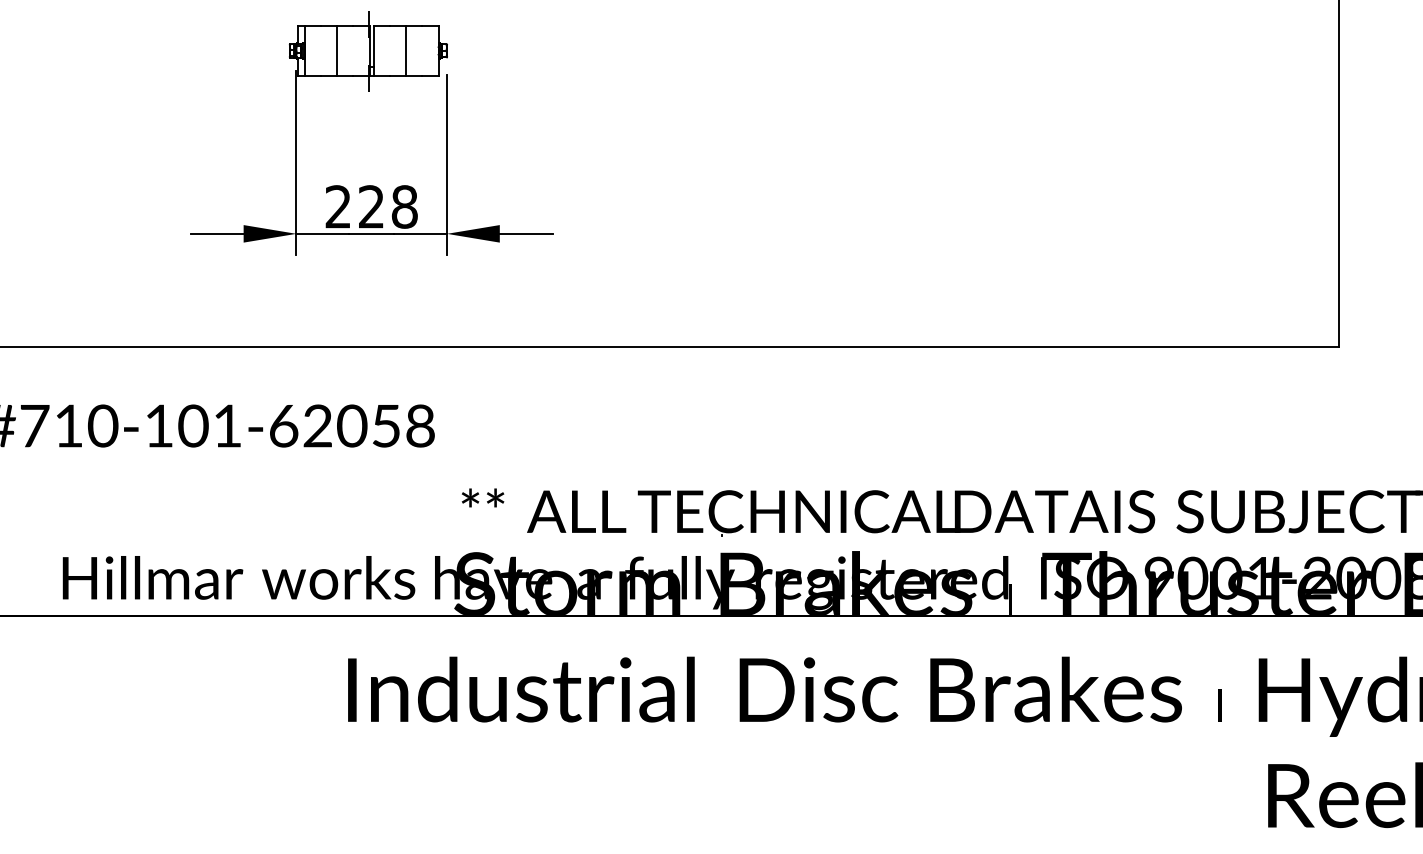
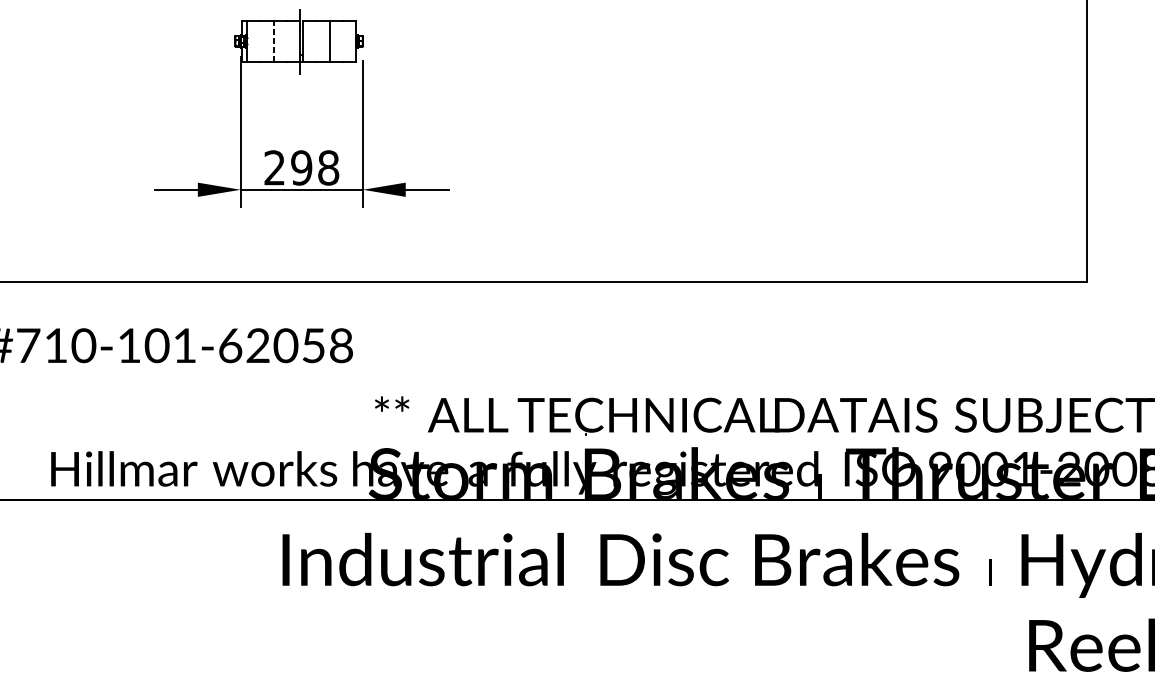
line: (337, 50) -> (274, 41), solid -> dashed
text: (371, 206) -> (301, 167), 228 -> 298

